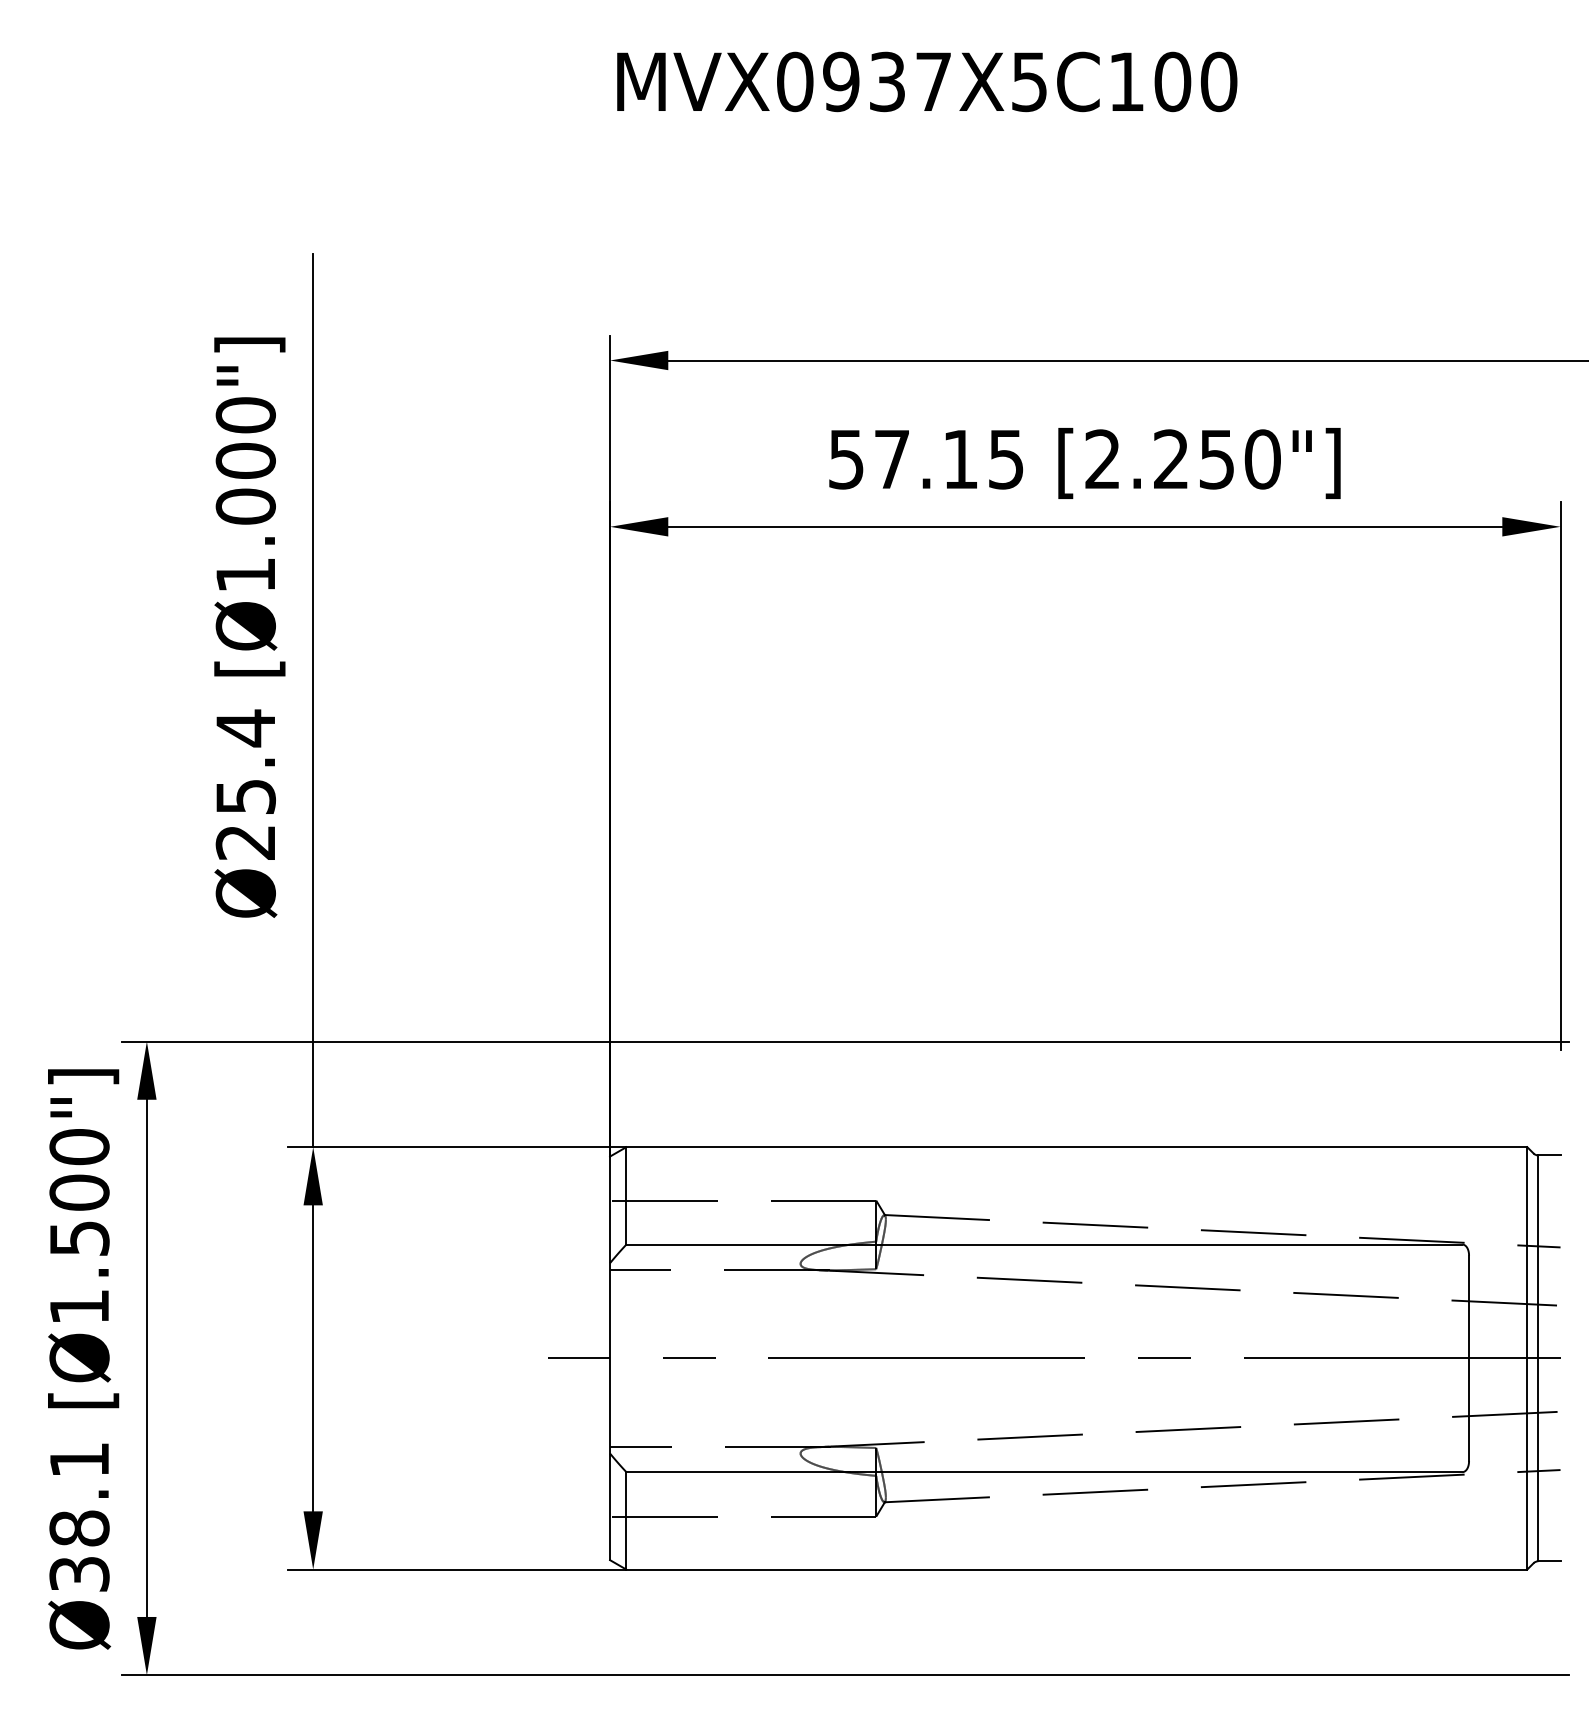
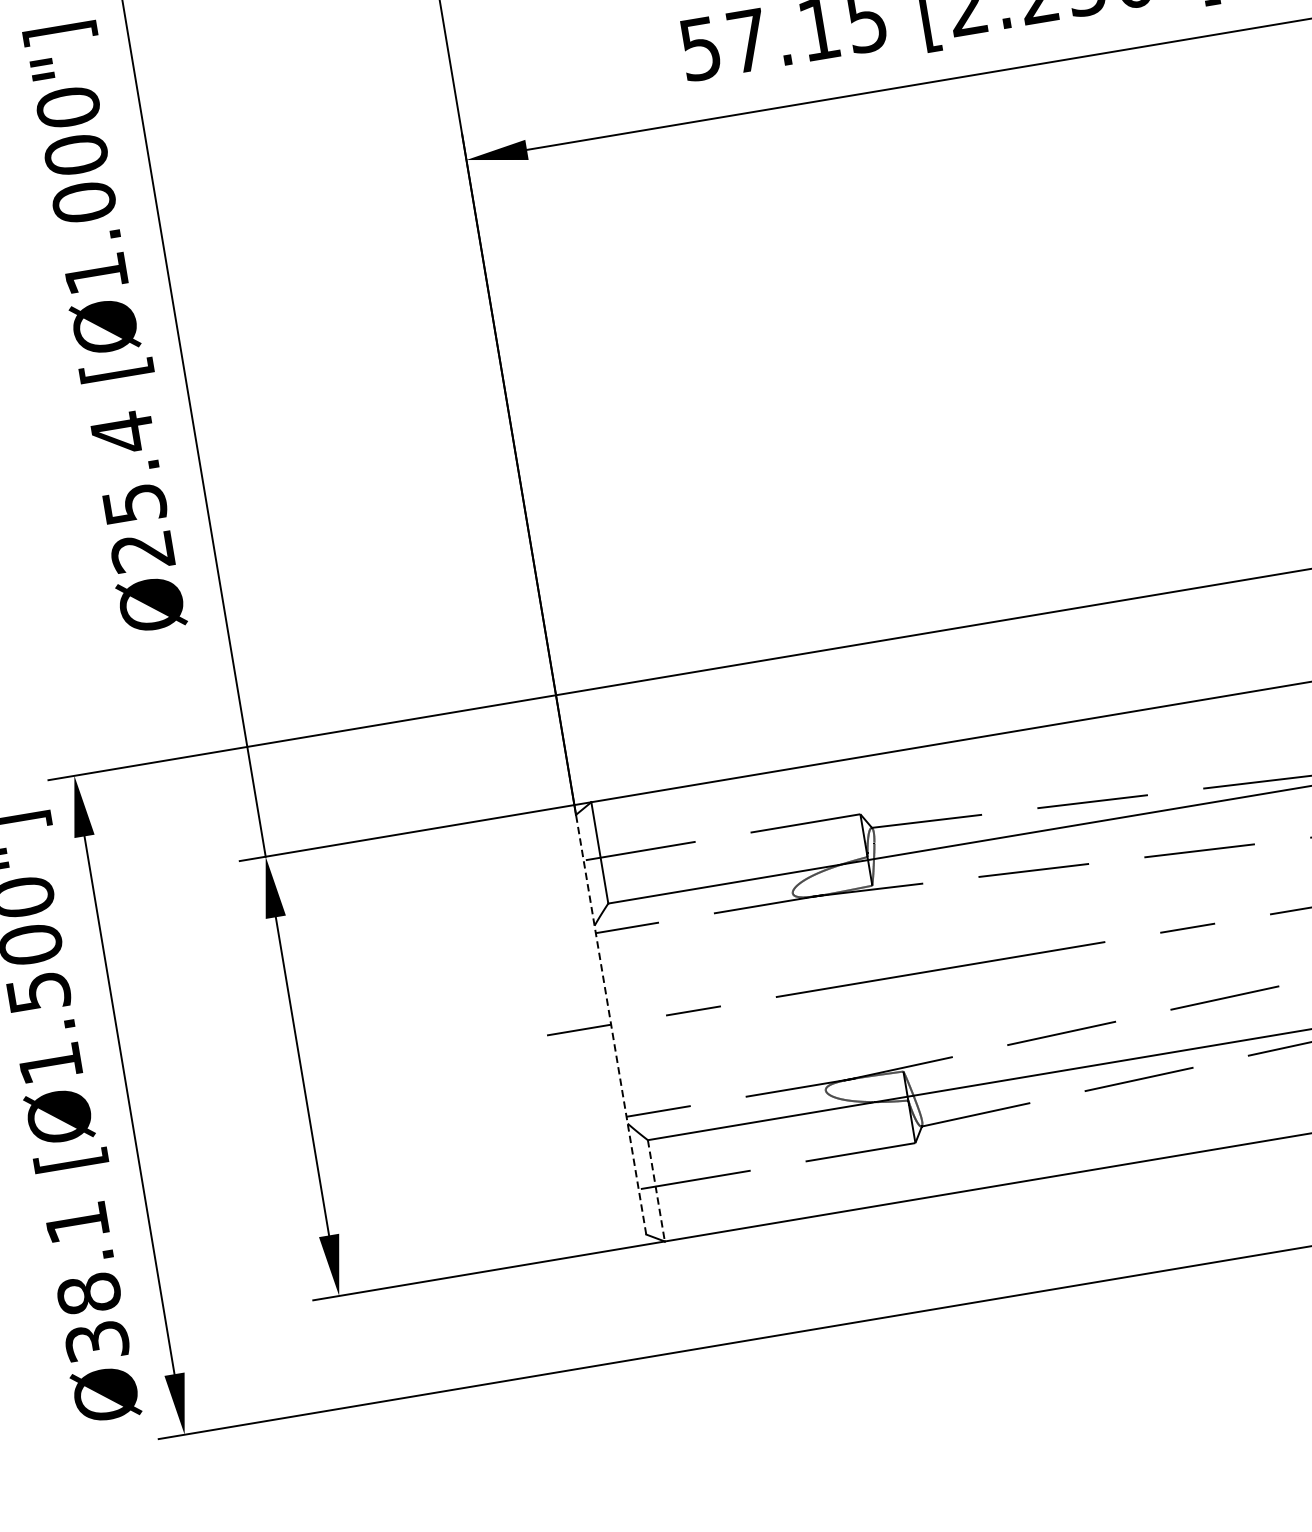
line: (610, 1358) -> (611, 1024), solid -> dashed
line: (626, 1520) -> (656, 1190), solid -> dashed

